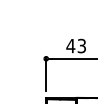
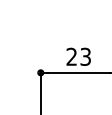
text: (70, 45) -> (71, 56), 43 -> 23

